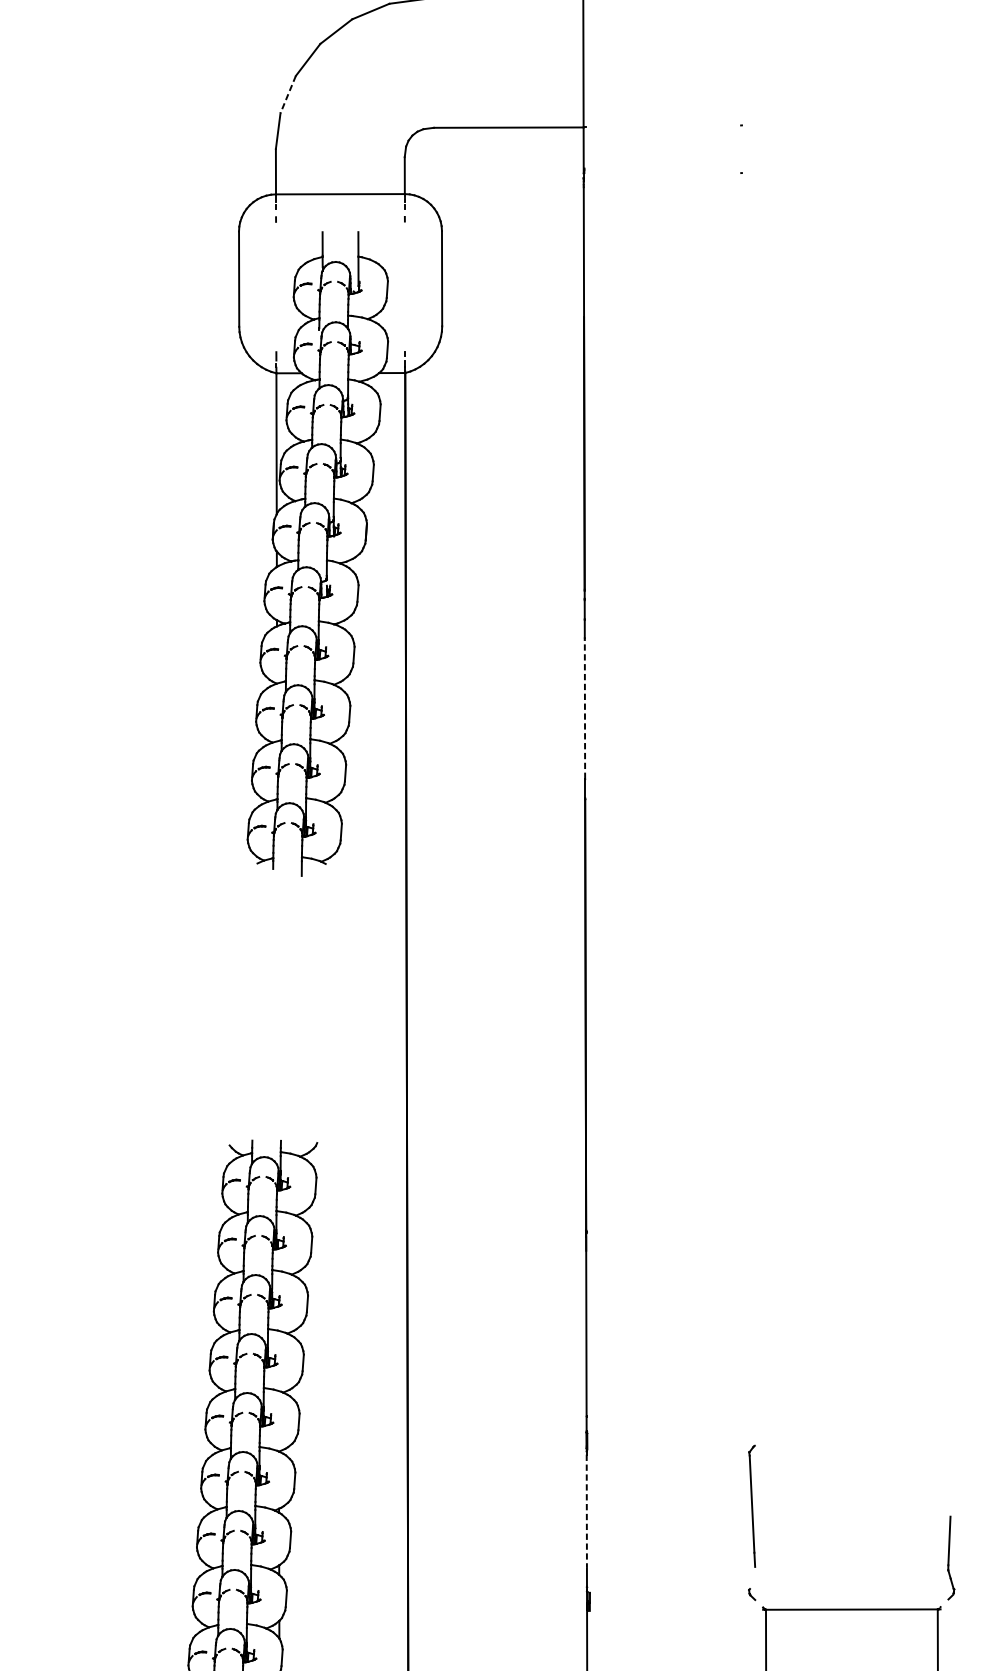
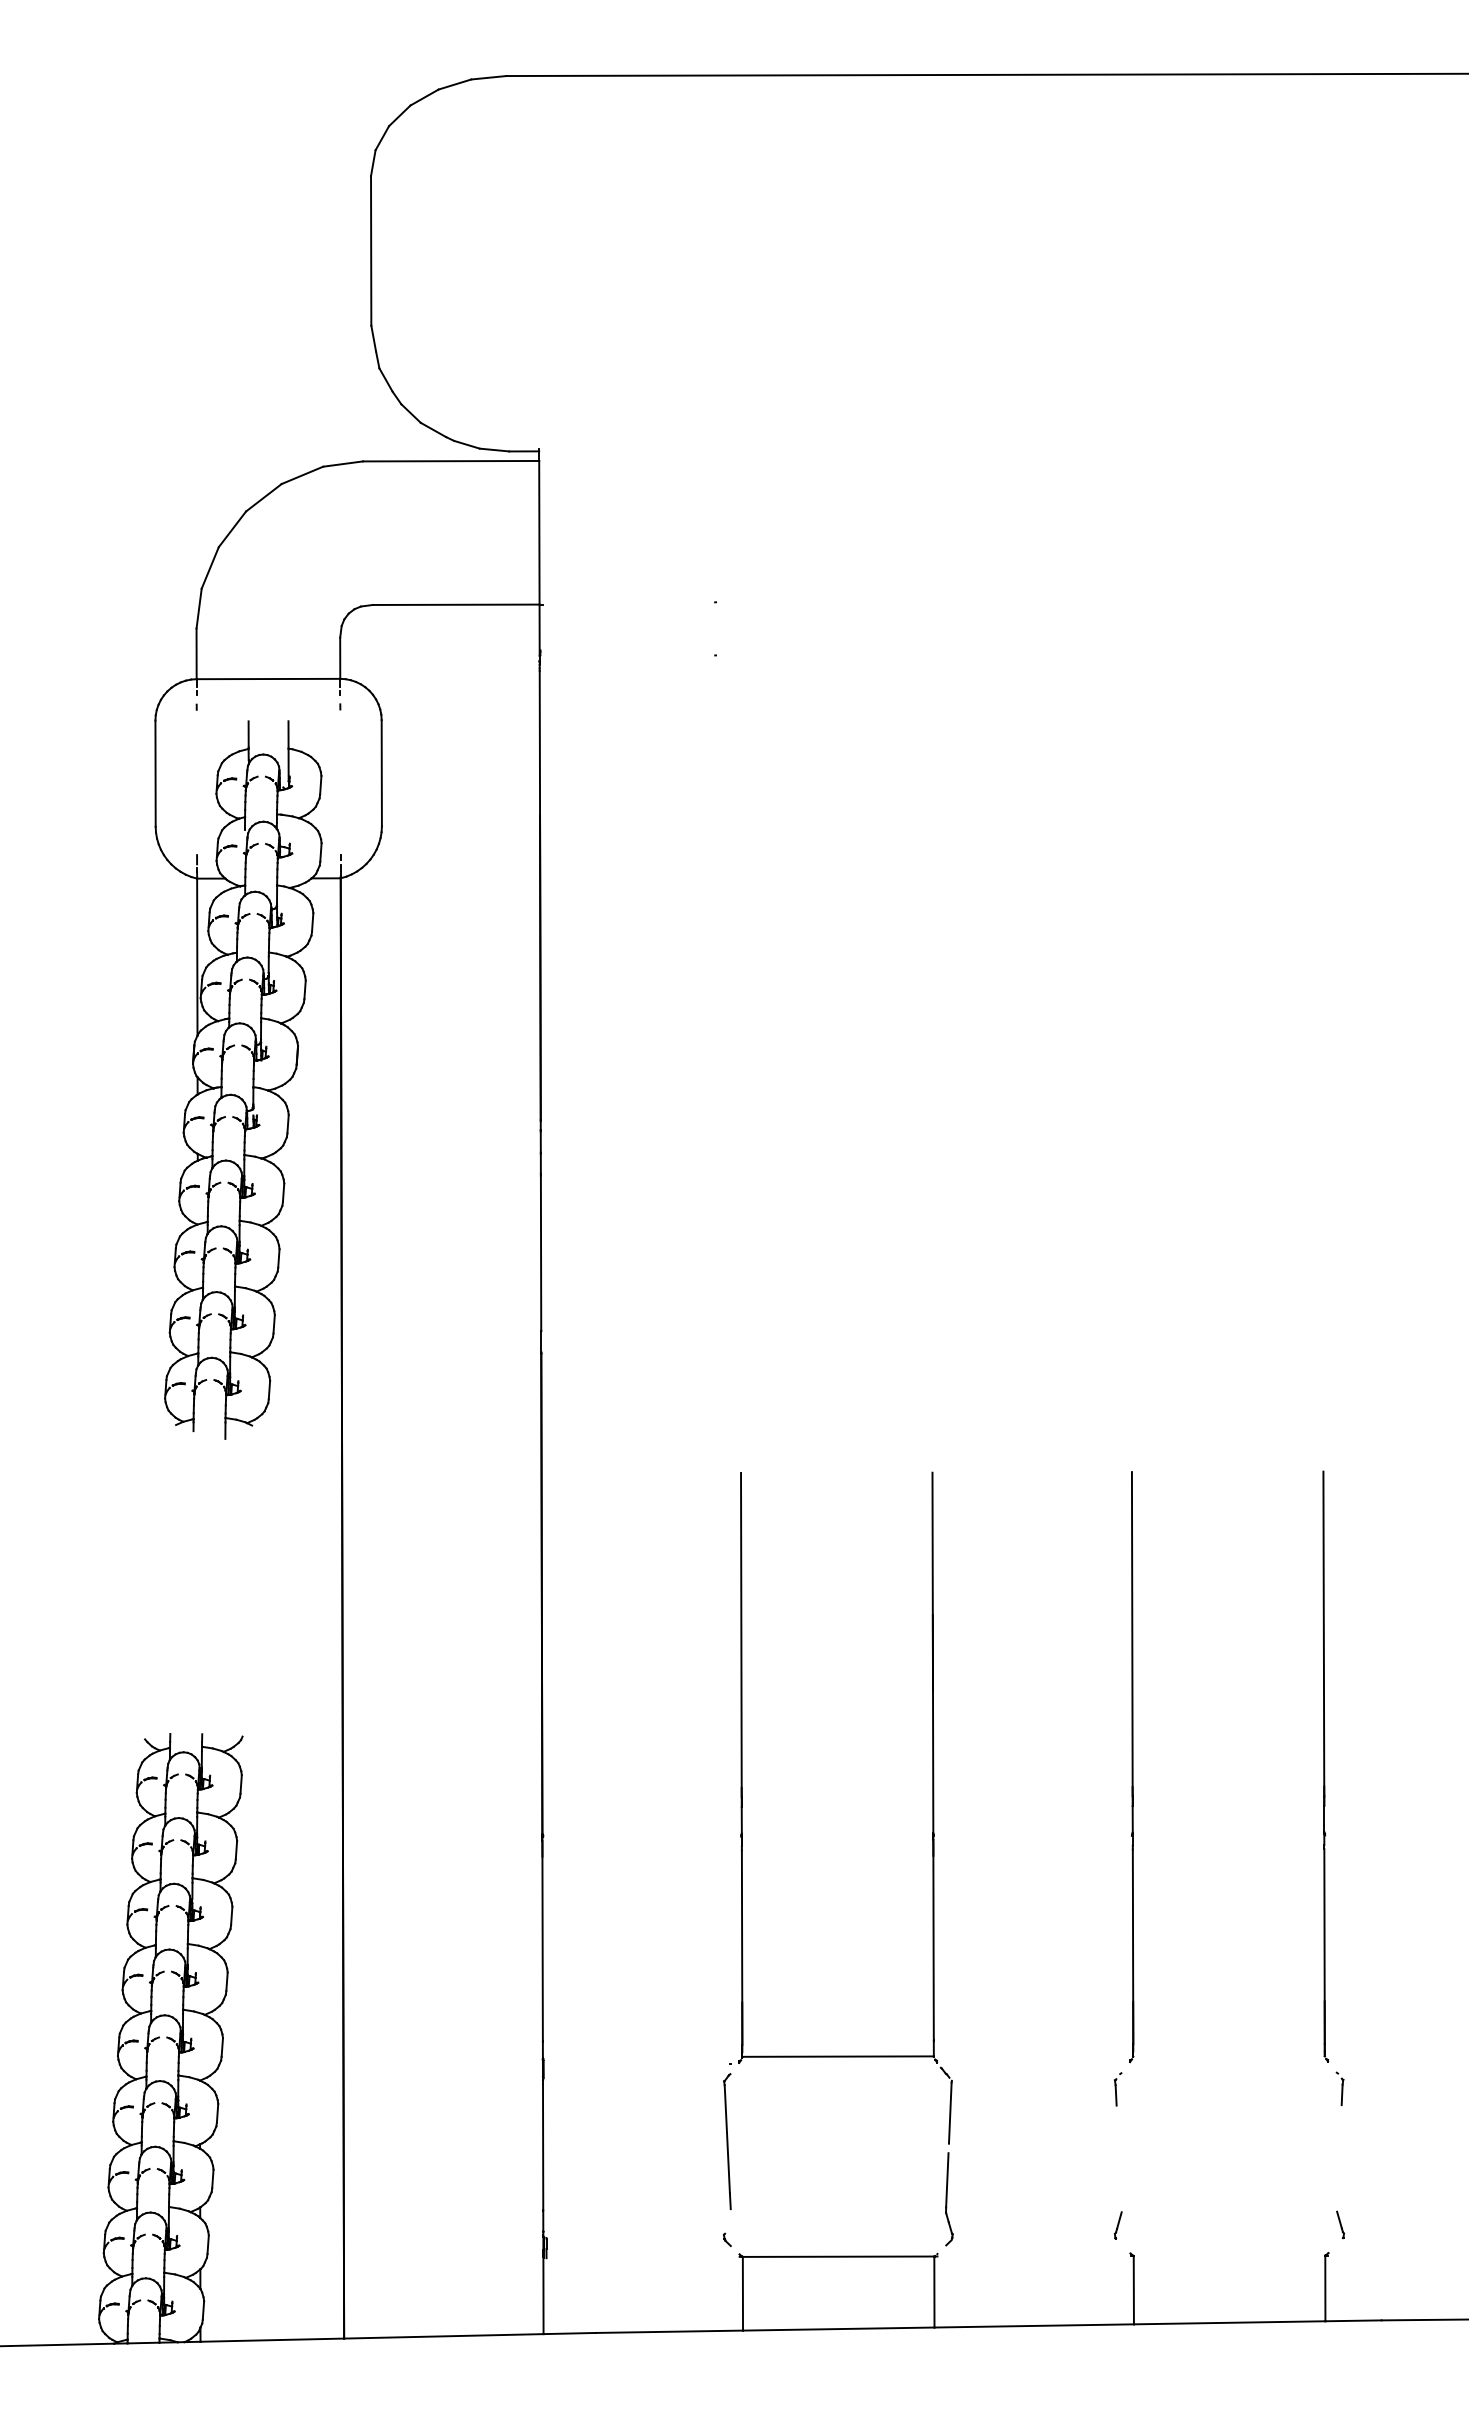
line: (288, 95) -> (210, 568), dashed -> solid
line: (585, 709) -> (541, 1253), dashed -> solid
part: (936, 1206) -> (932, 1807), added
line: (587, 1511) -> (543, 2147), dashed -> solid

